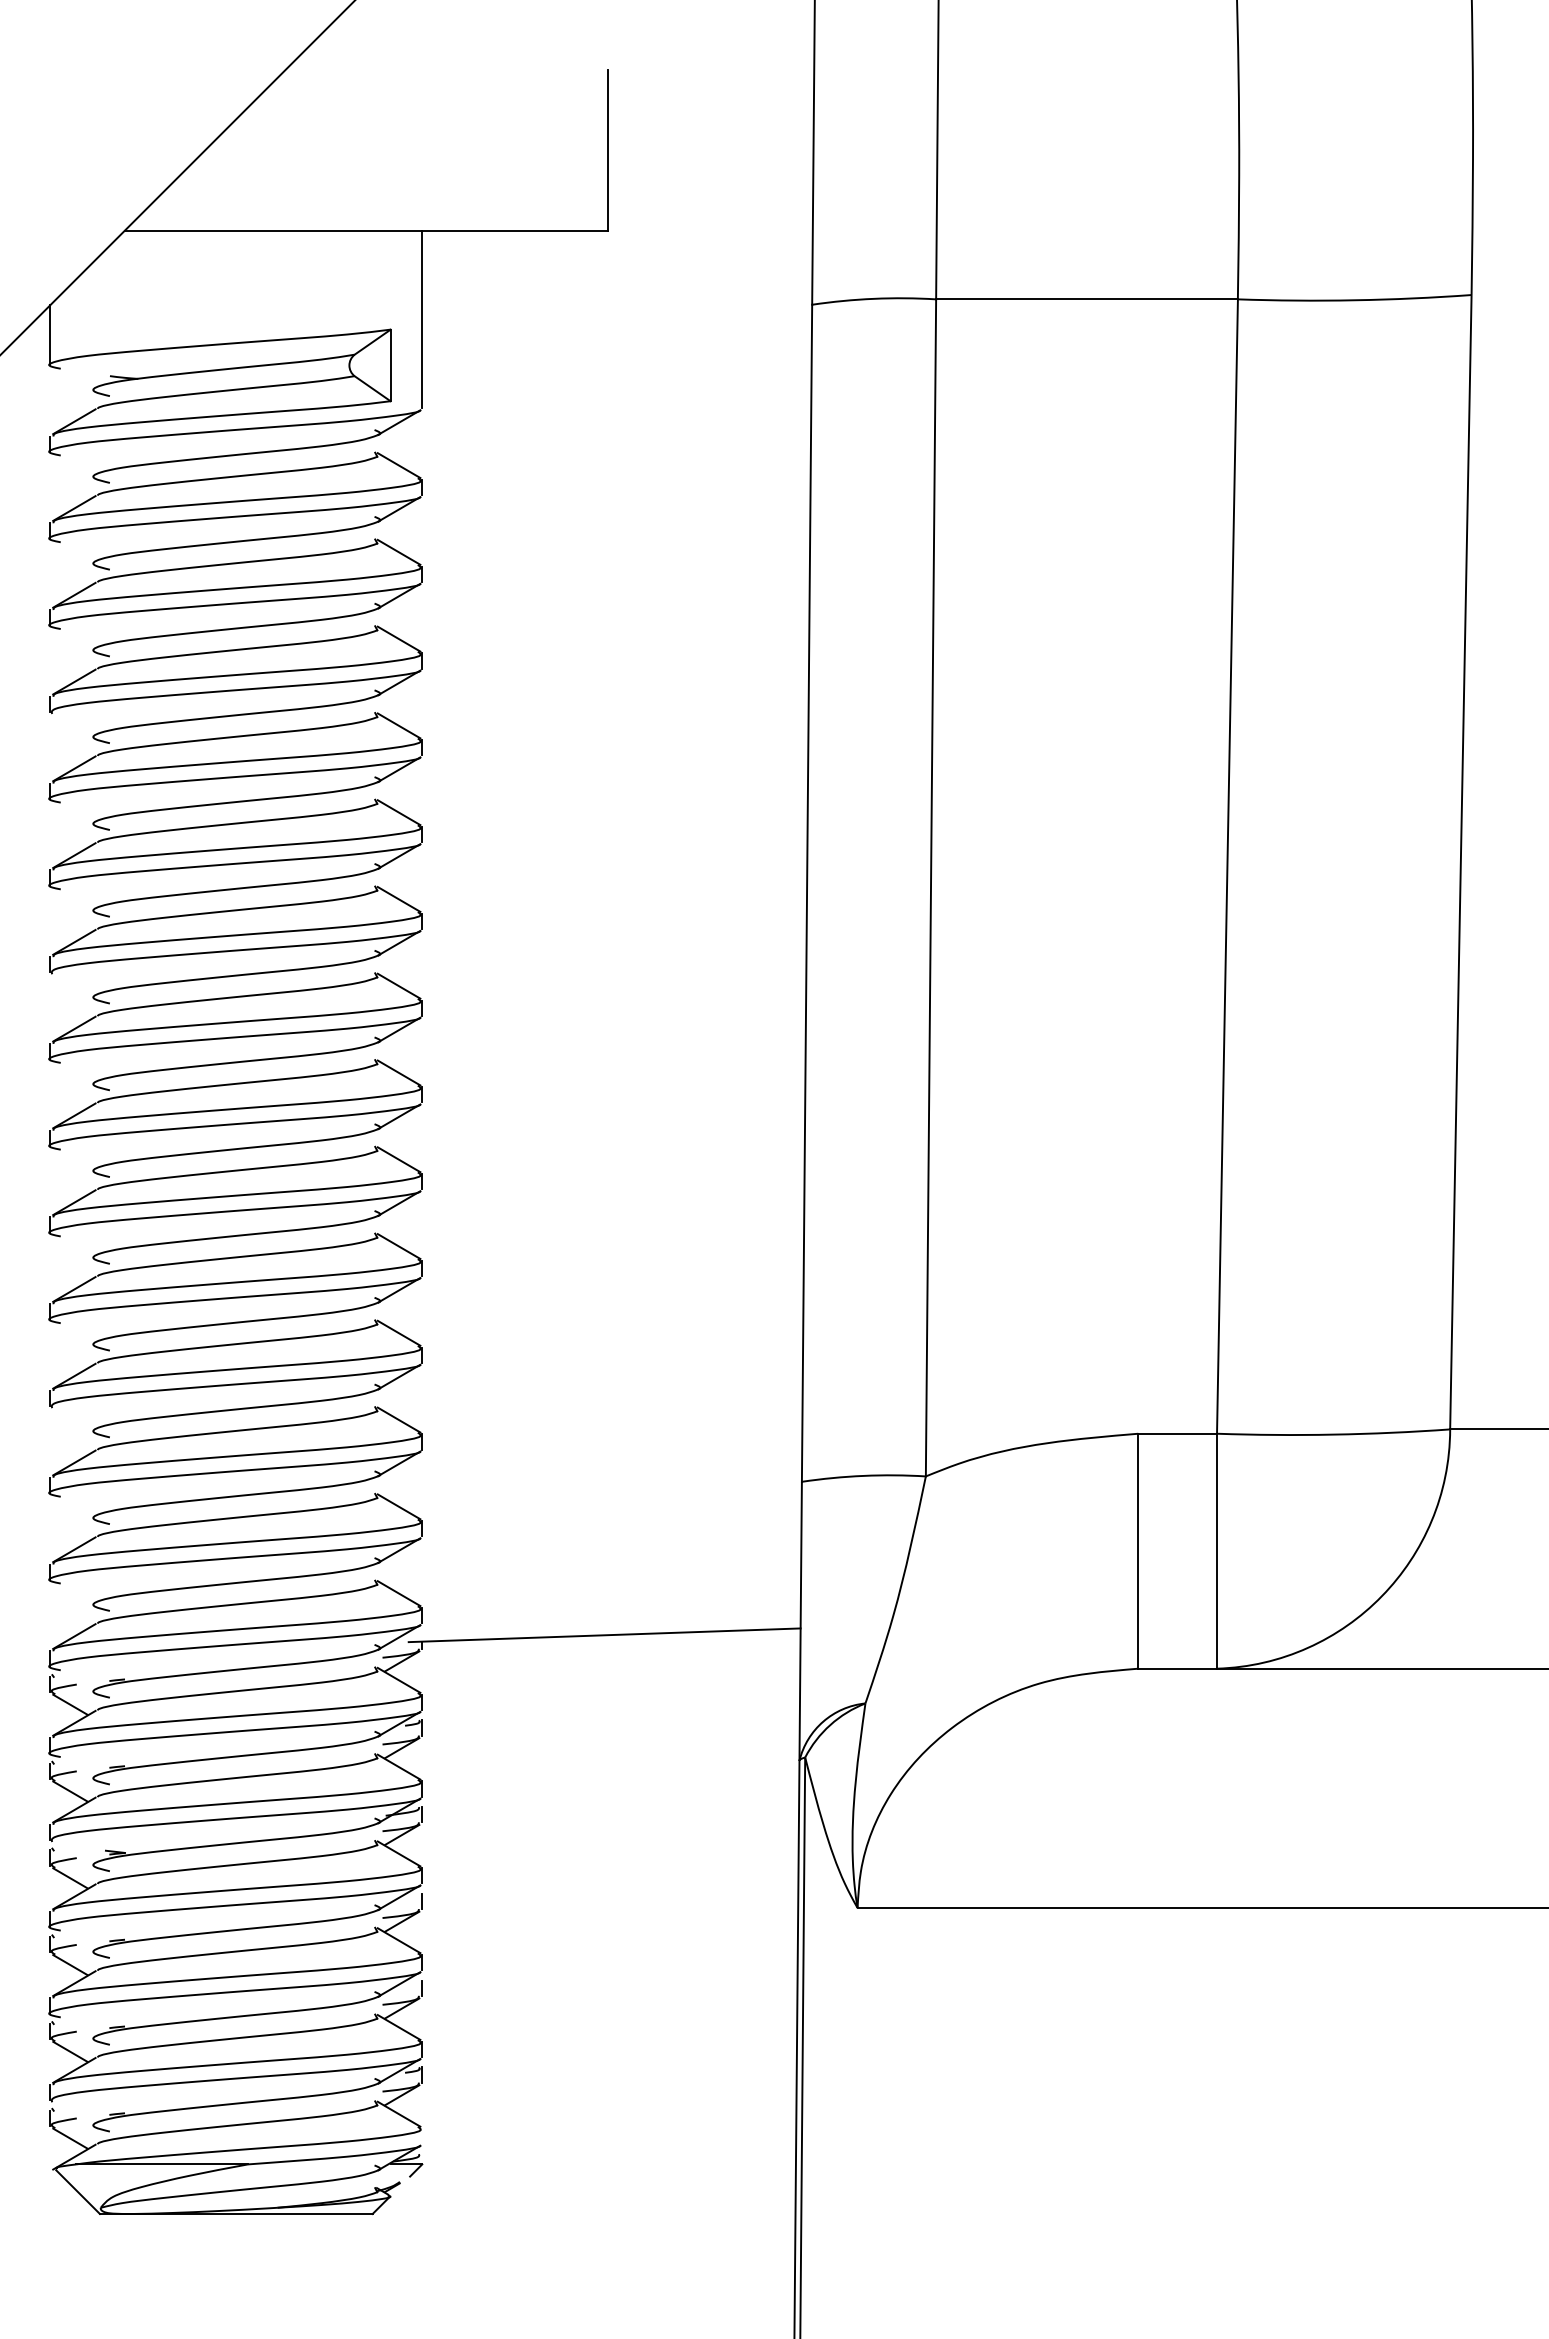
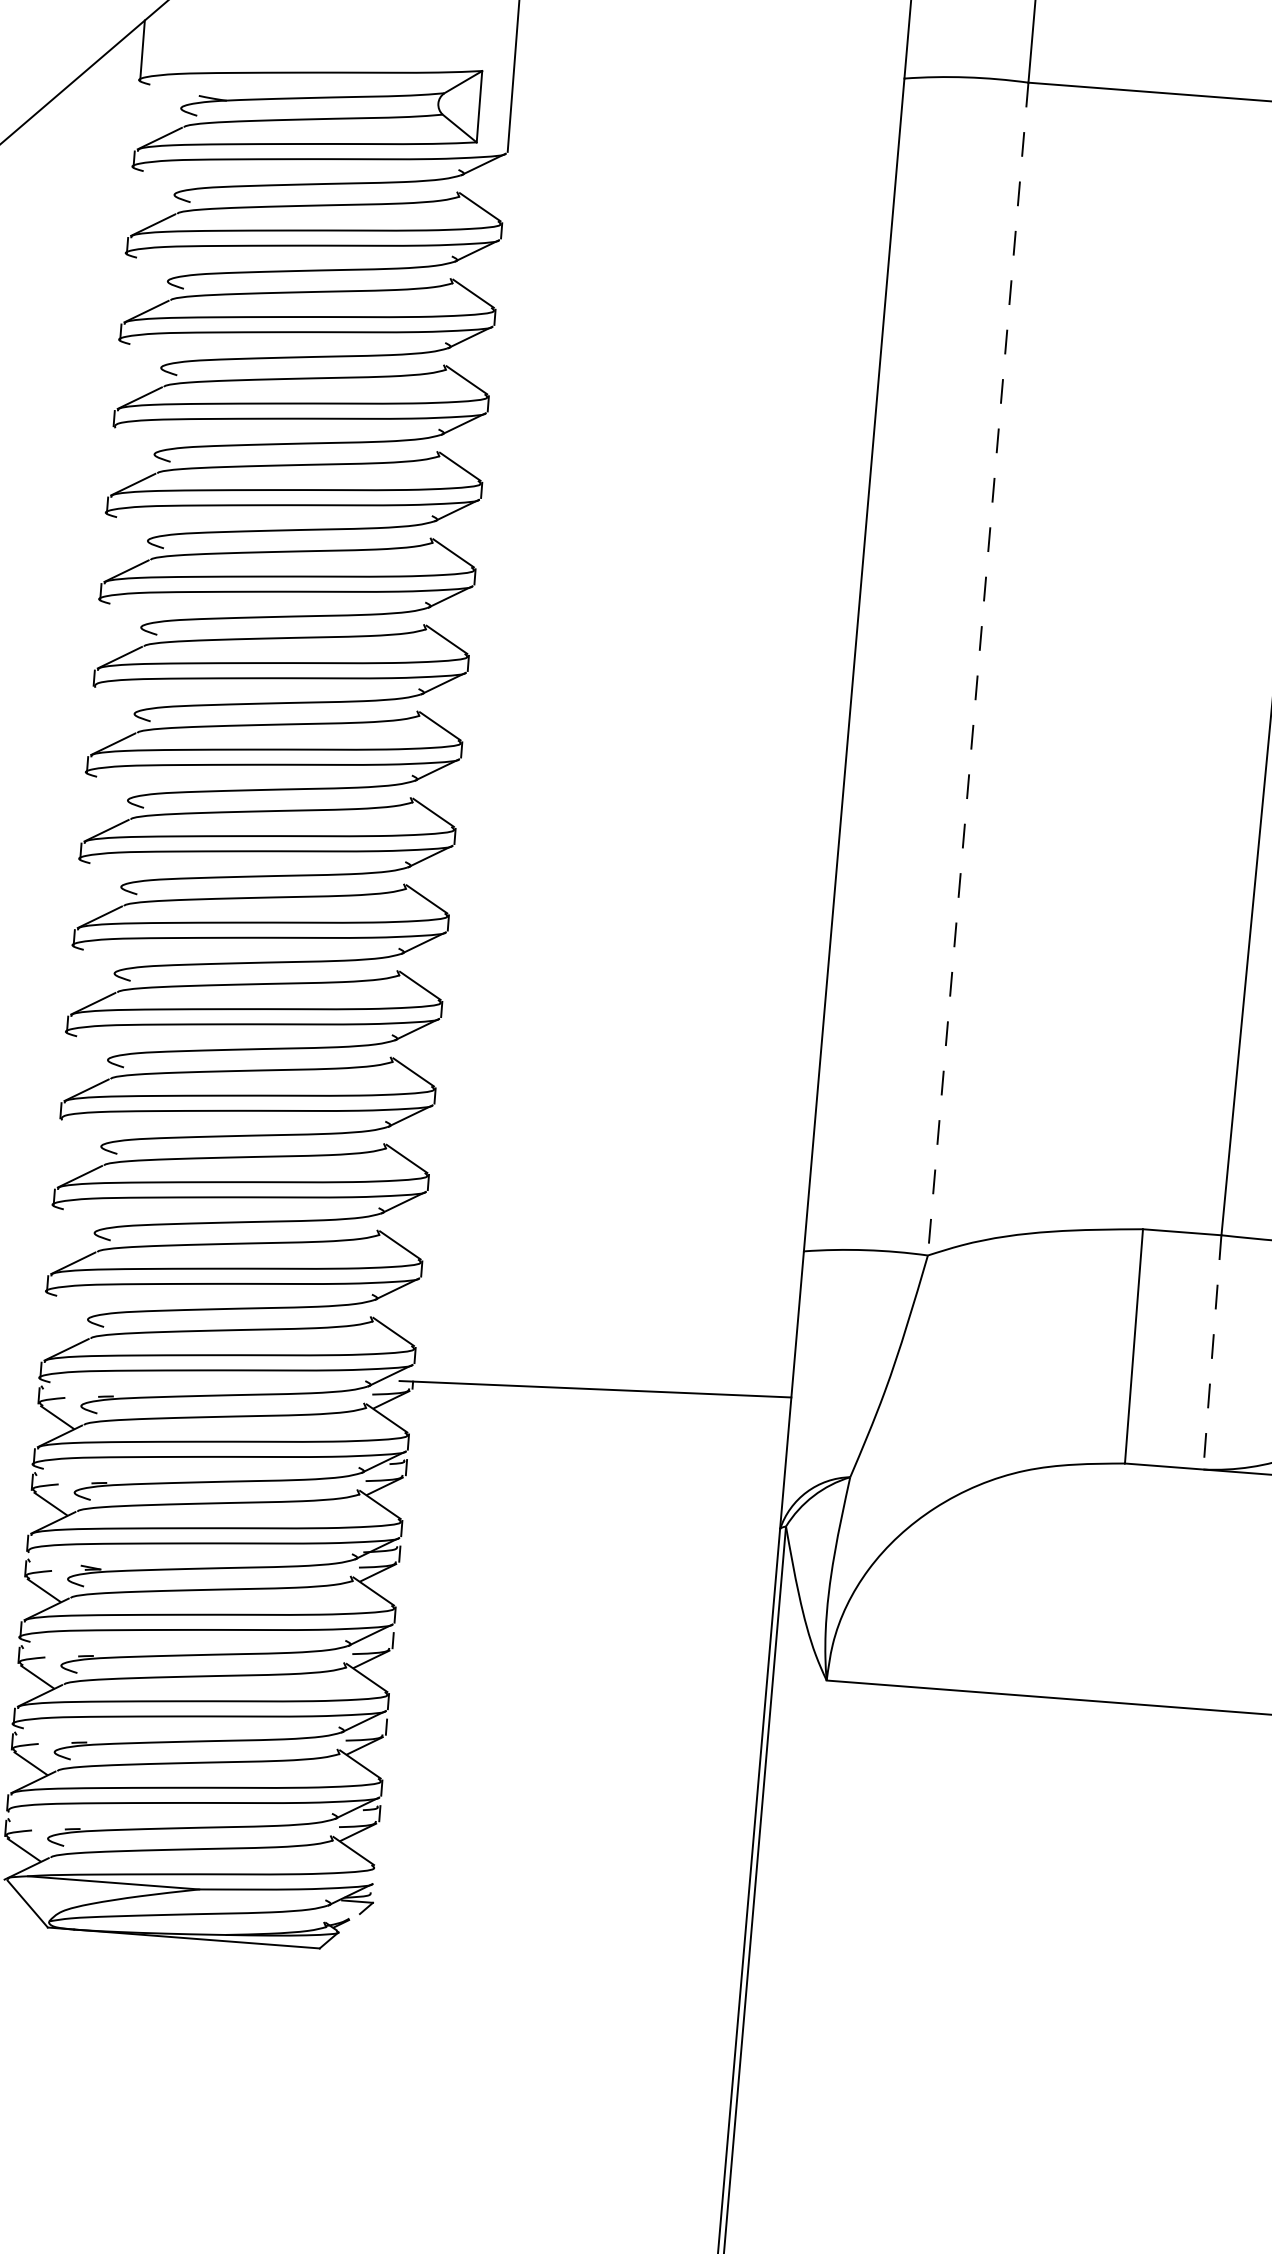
line: (931, 887) -> (978, 668), solid -> dashed
line: (1216, 1551) -> (1211, 1352), solid -> dashed

